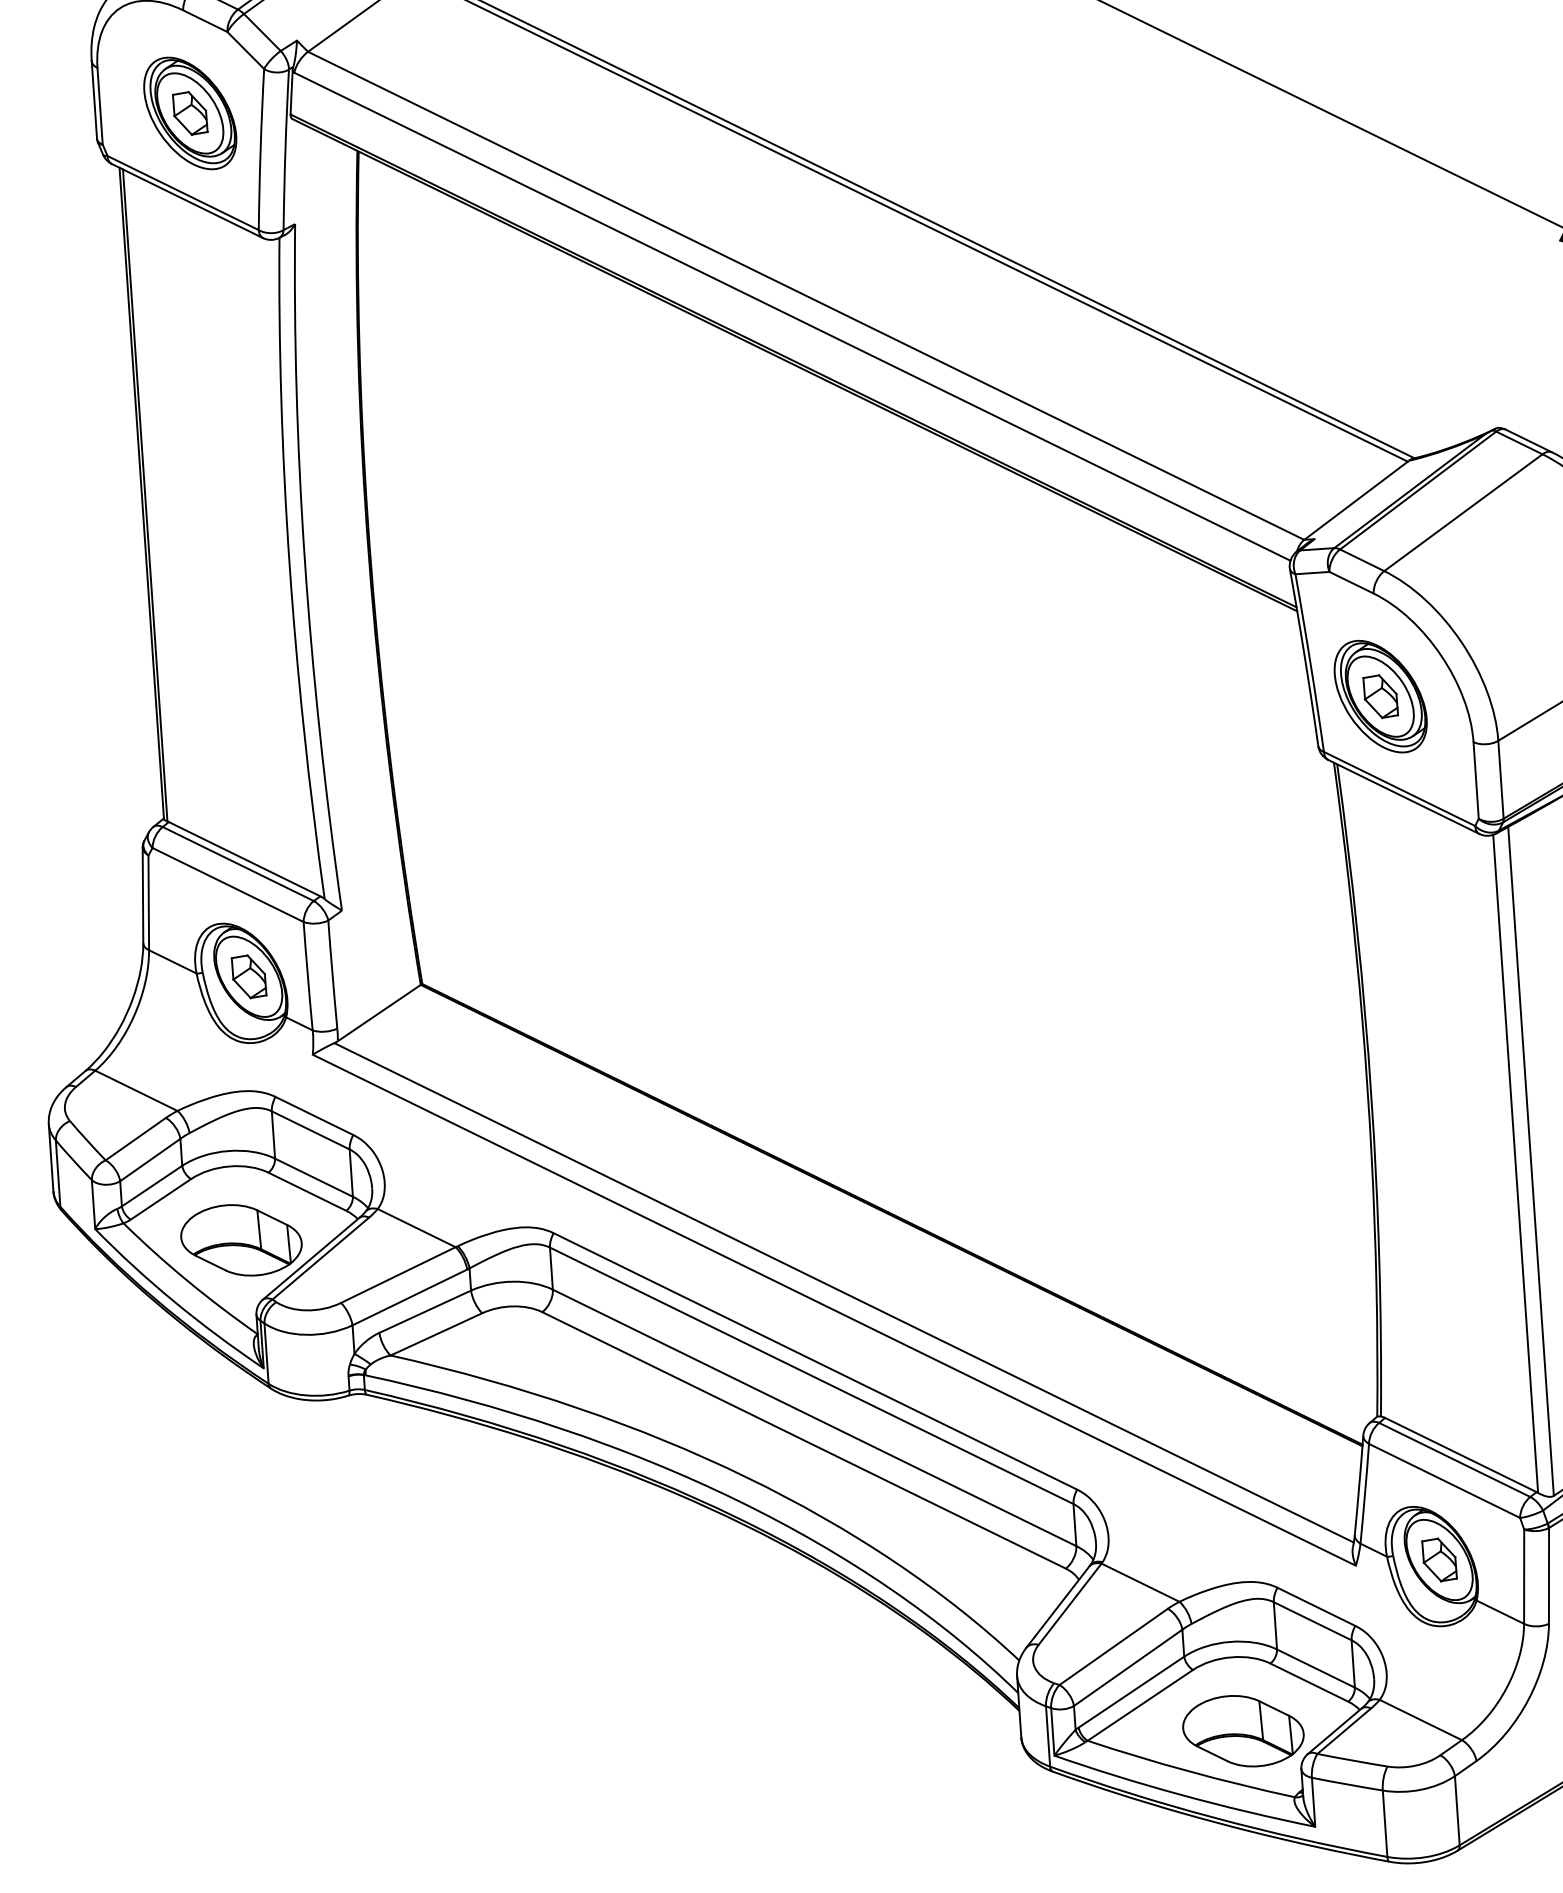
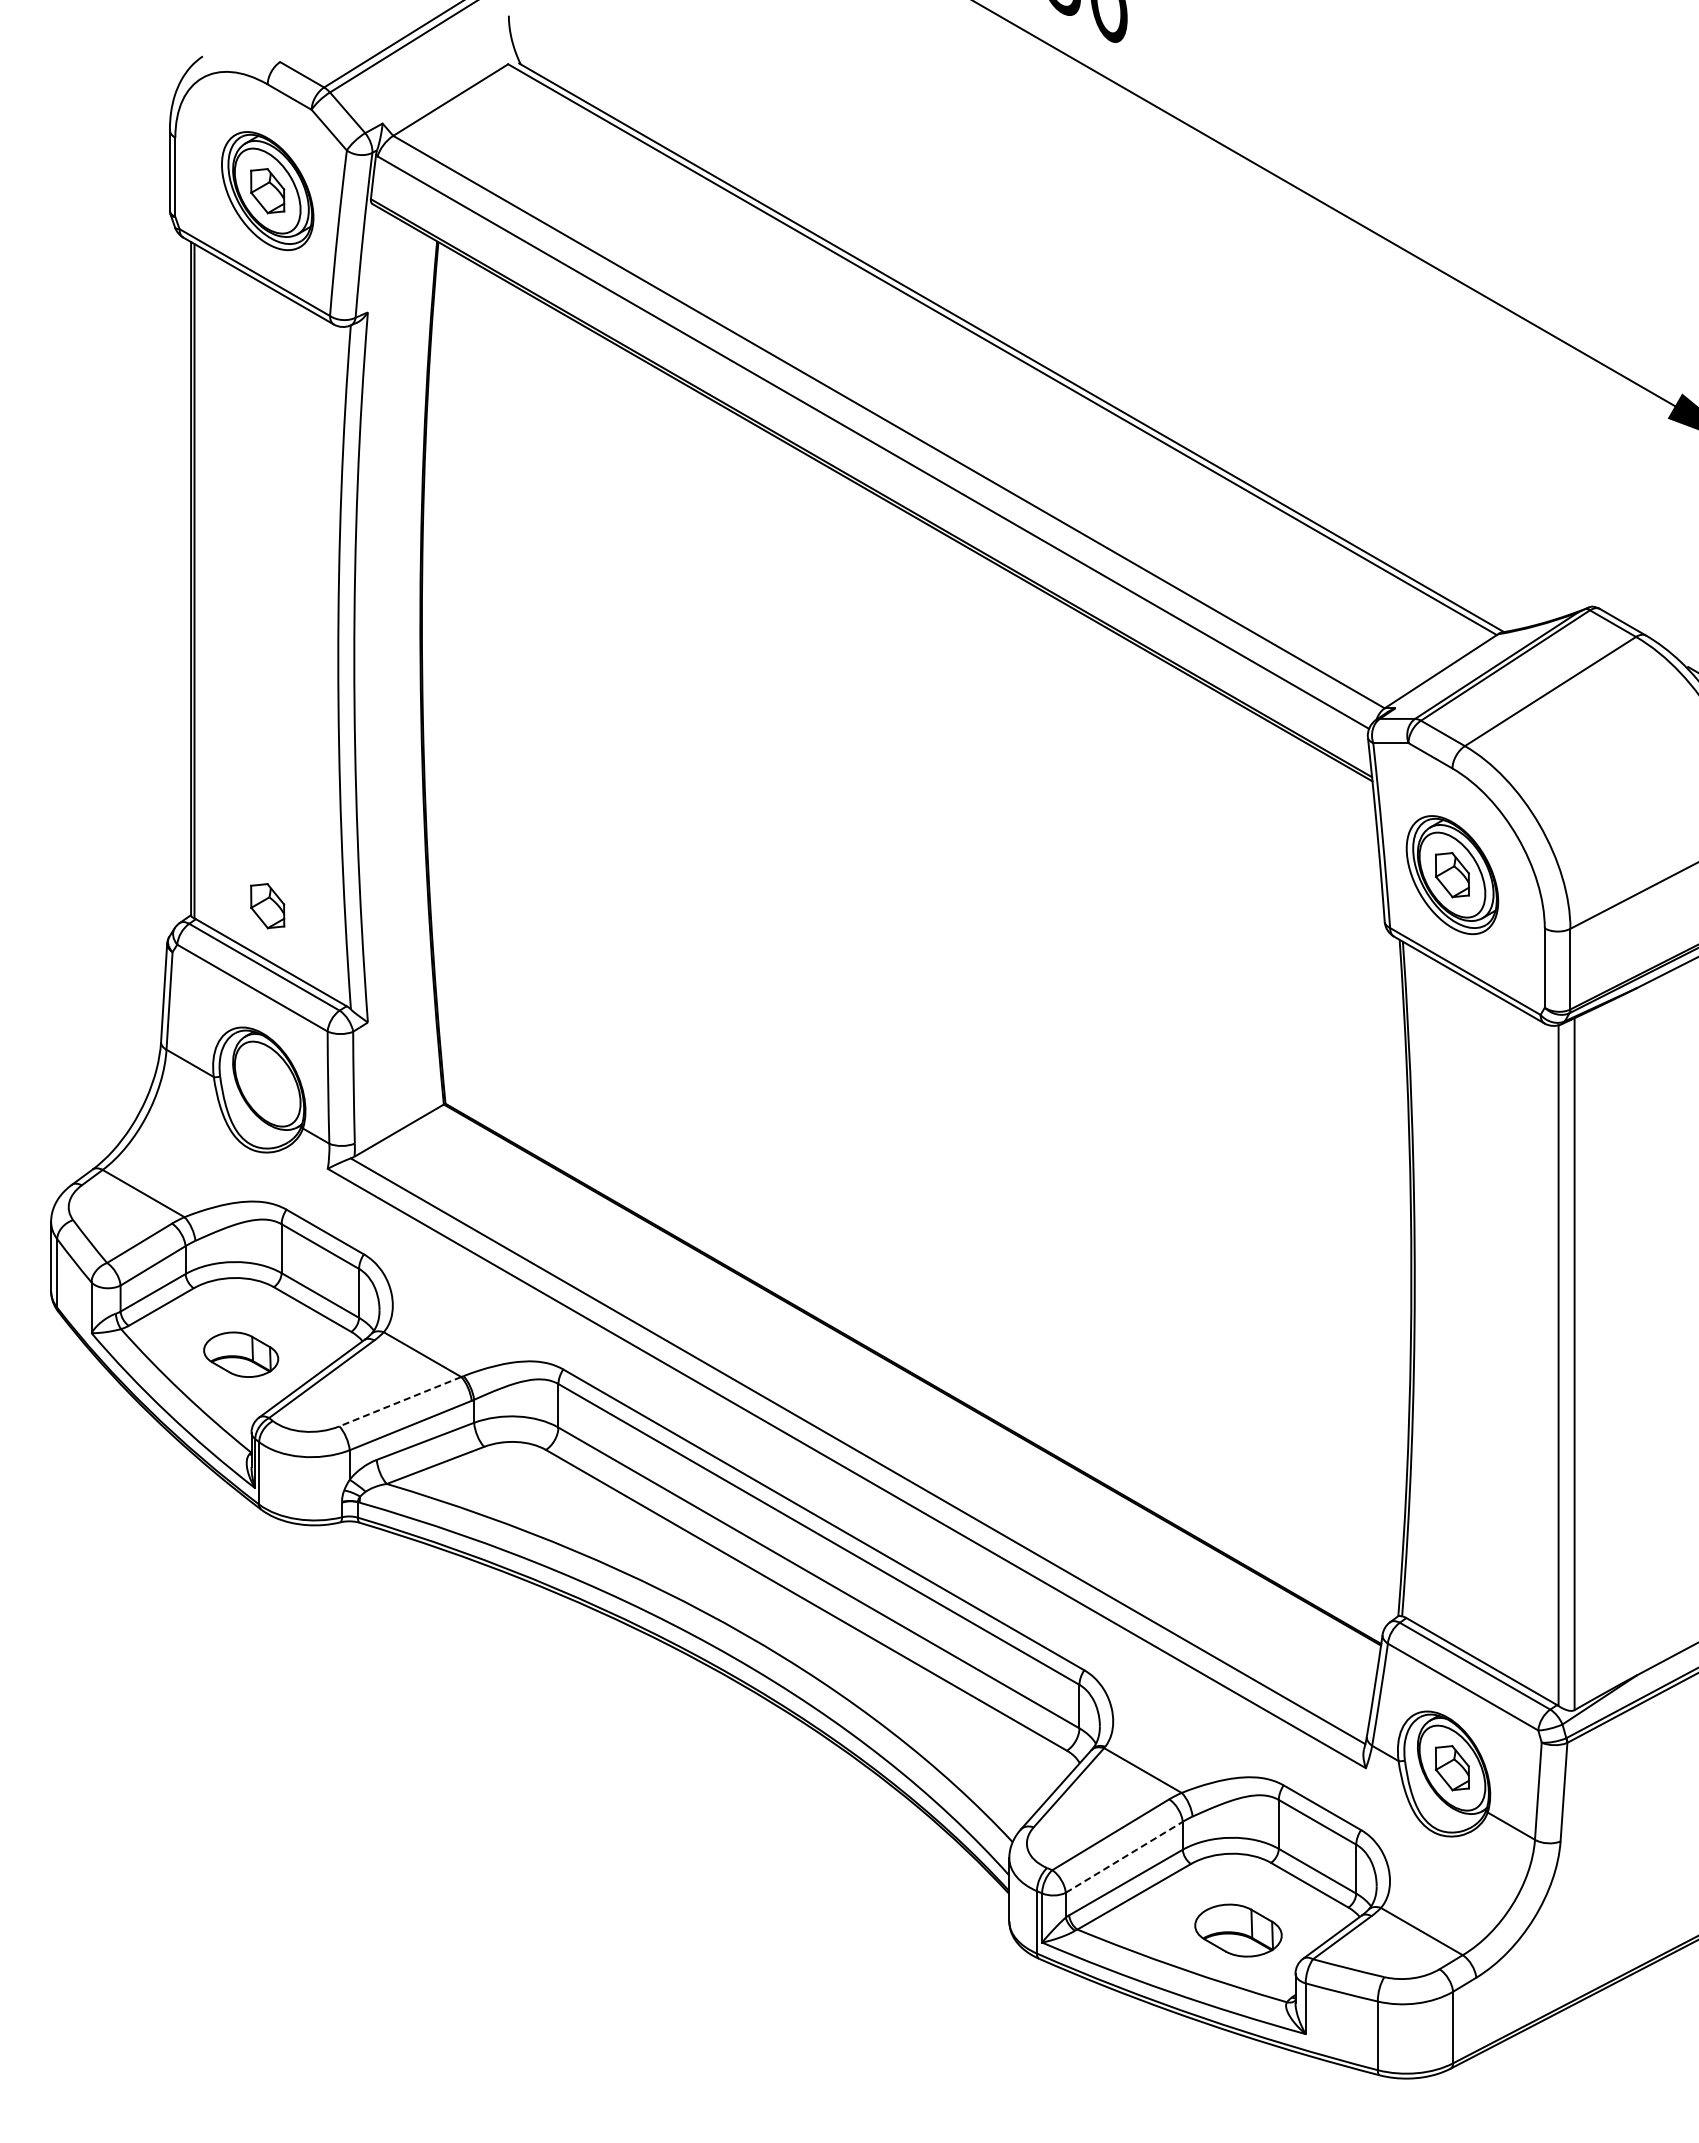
part: (248, 977) -> (267, 906), moved
part: (240, 1239) -> (240, 1354), size x0.6
line: (398, 1274) -> (400, 1401), solid -> dashed
line: (1128, 1668) -> (1124, 1857), solid -> dashed
part: (1243, 1731) -> (1238, 1930), size x0.7

